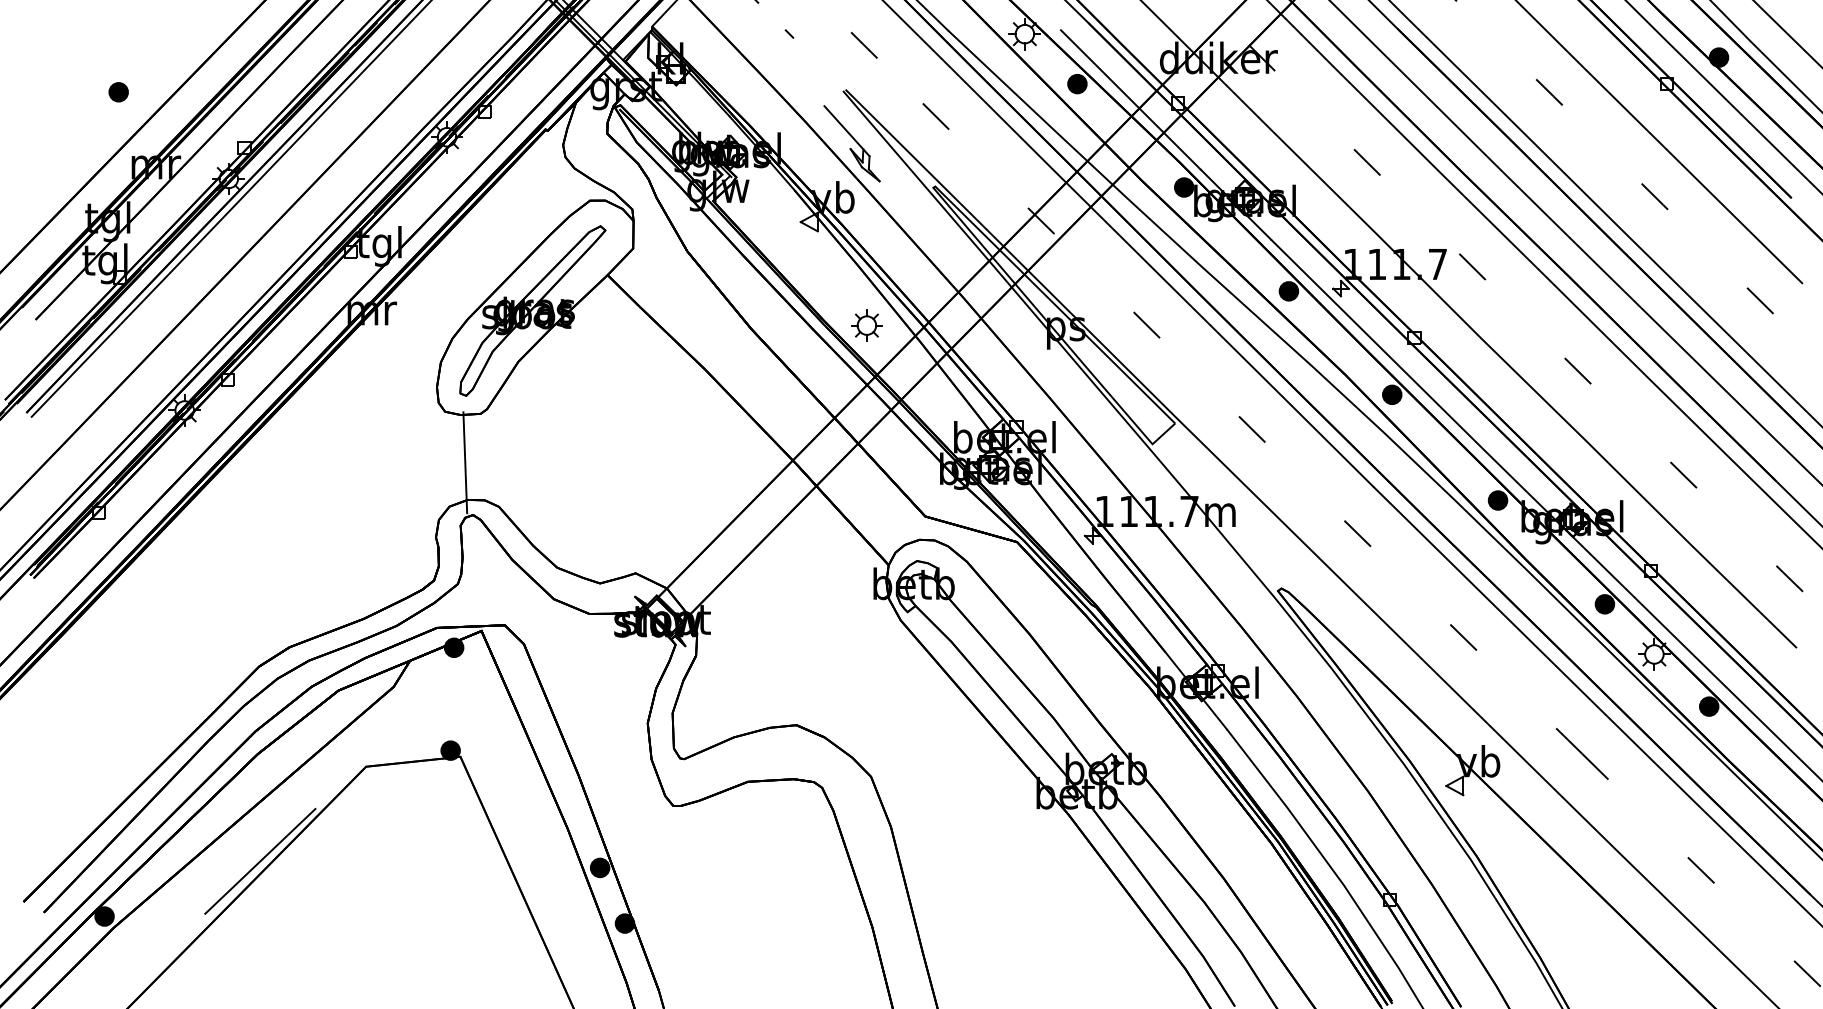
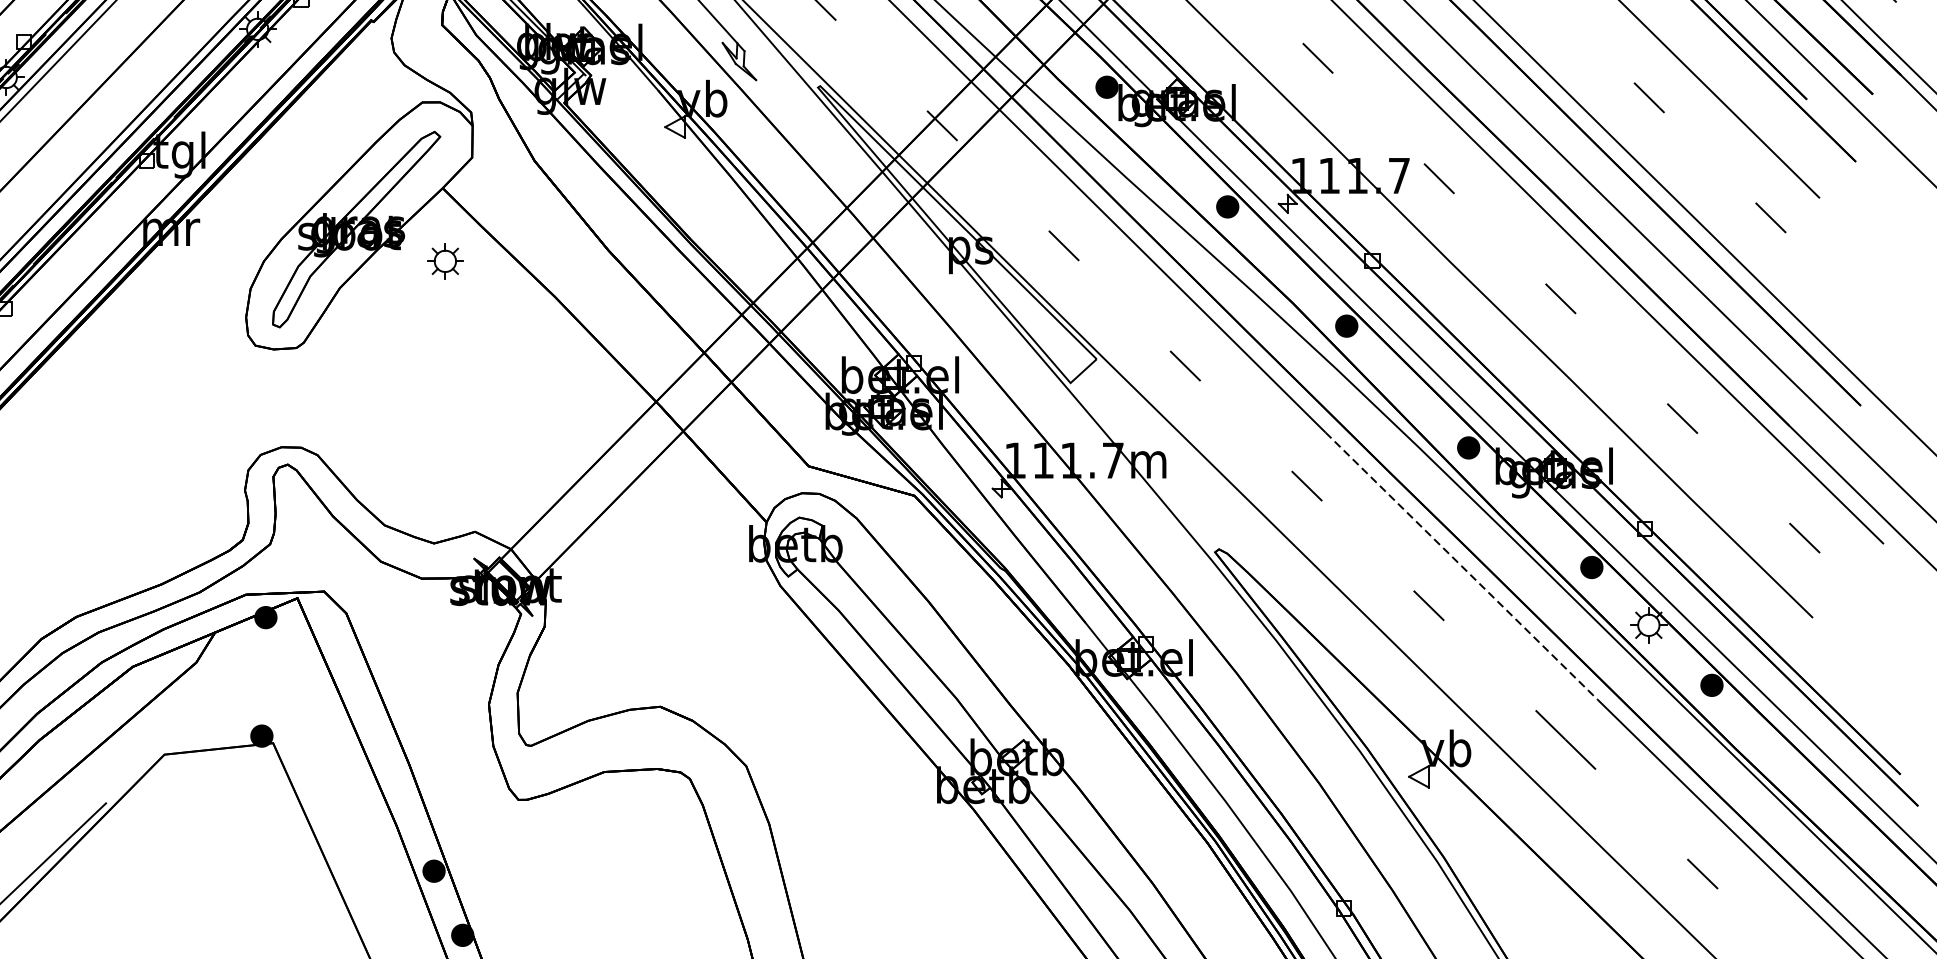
part: (866, 325) -> (444, 261), moved
line: (465, 462) -> (278, 404), removed
line: (1492, 603) -> (1462, 566), solid -> dashed

